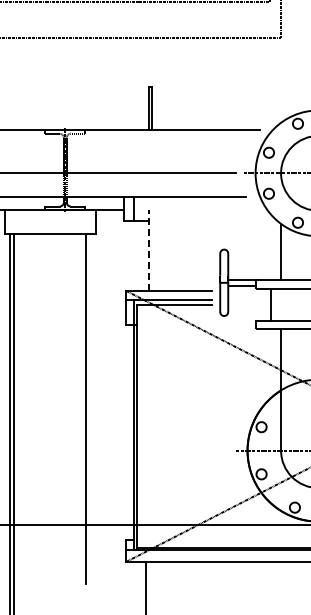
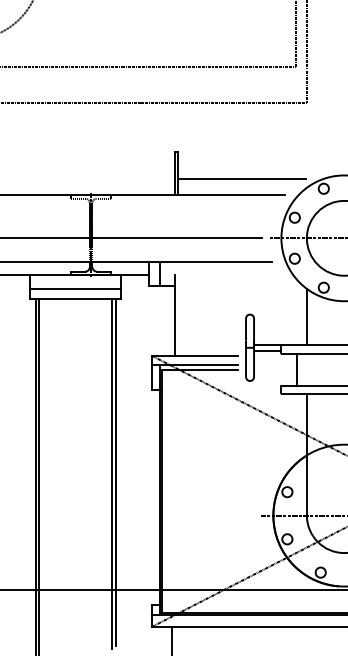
line: (216, 113) -> (242, 178), added
line: (49, 223) -> (75, 288), added
line: (148, 250) -> (174, 315), dashed -> solid
line: (90, 406) -> (116, 471), added

